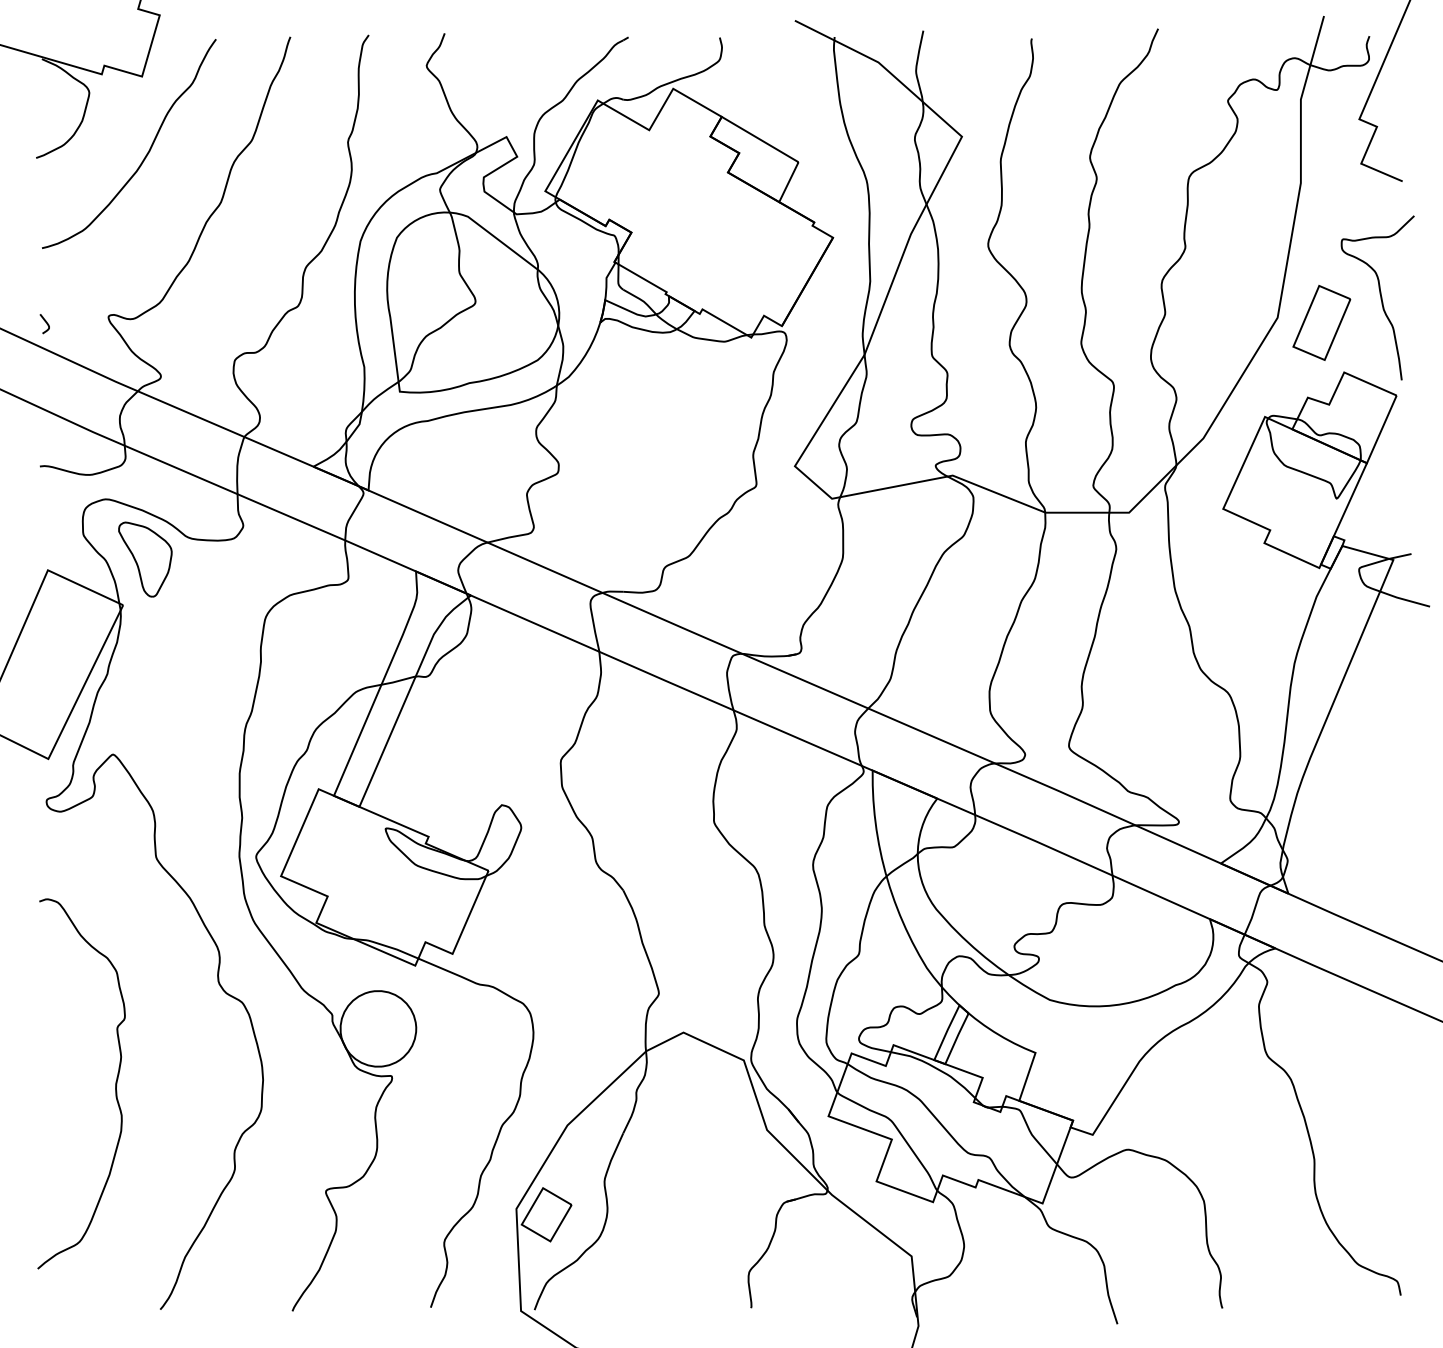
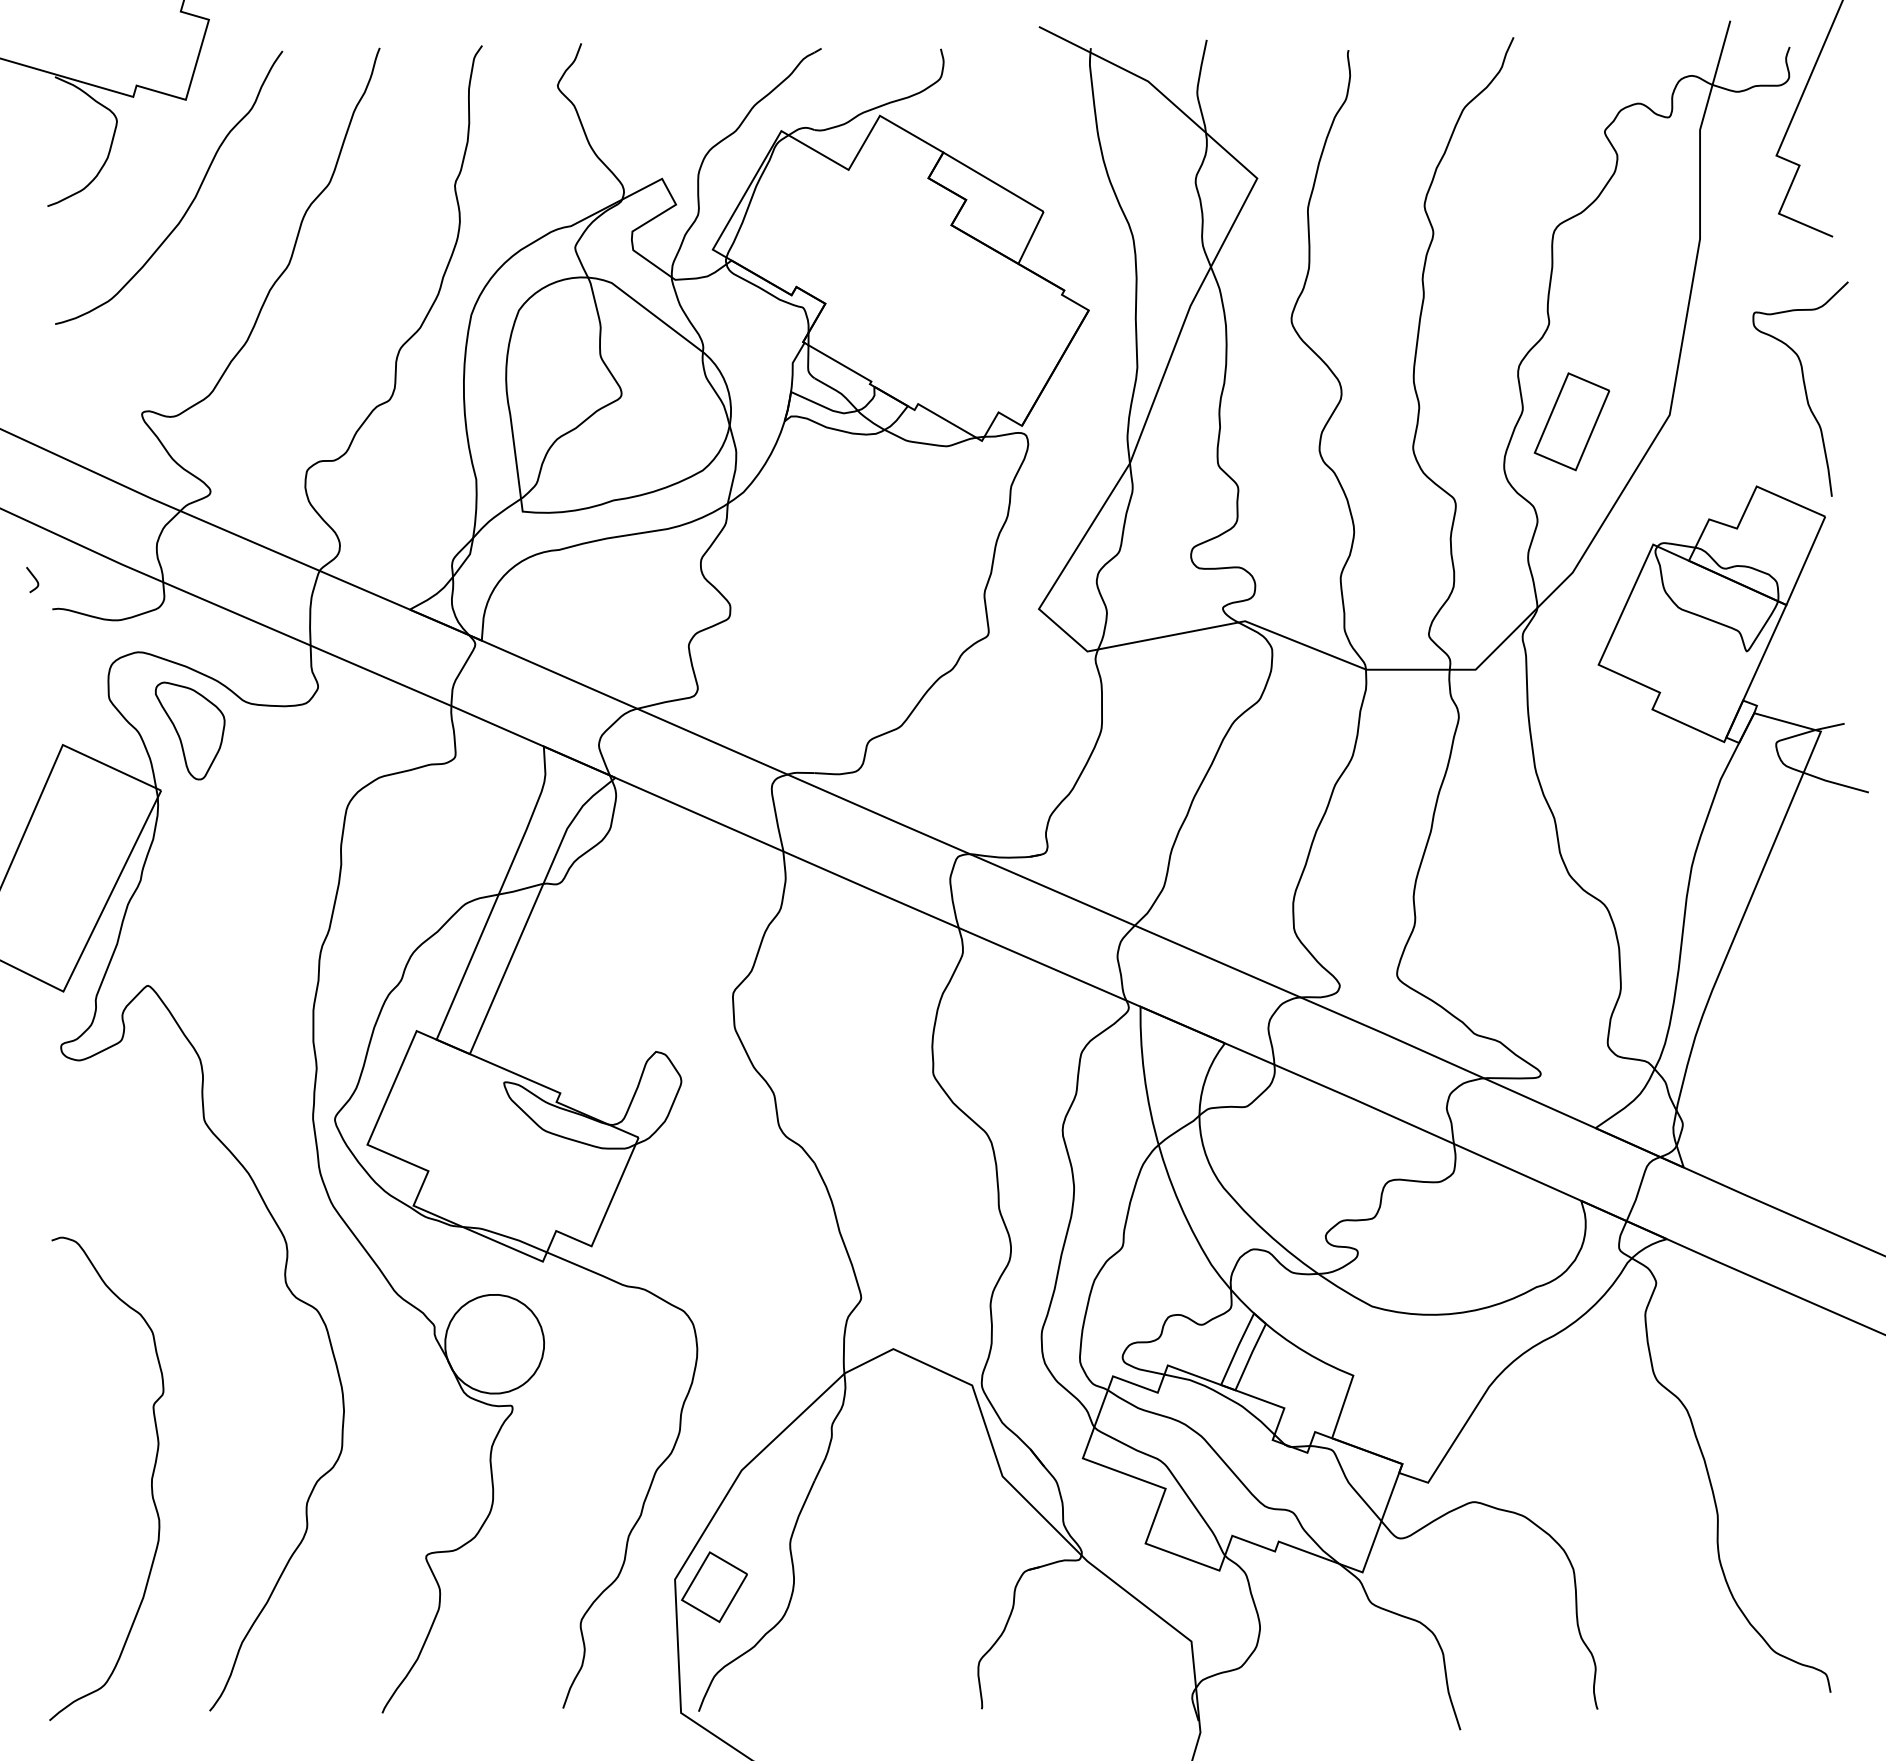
part: (1321, 322) -> (1571, 421), moved
curve: (46, 324) -> (34, 580), moved
curve: (115, 1083) -> (151, 1478), moved

